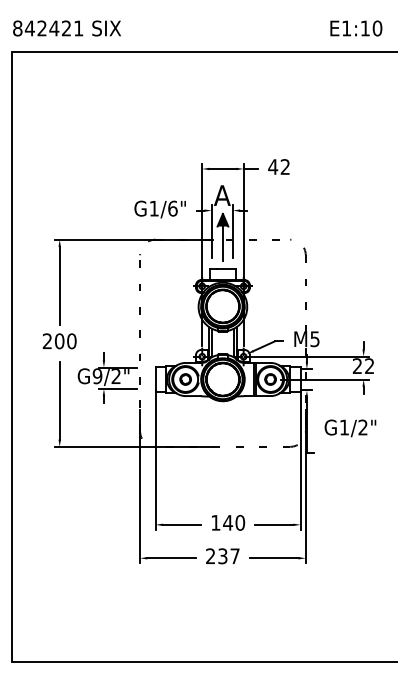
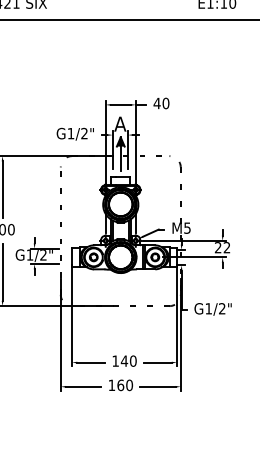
text: (285, 166) -> (166, 103), 42 -> 40
text: (172, 208) -> (84, 133), G1/6" -> G1/2"
text: (97, 376) -> (29, 255), G9/2" -> G1/2"
text: (350, 428) -> (213, 309), moved
text: (222, 556) -> (120, 385), 237 -> 160

